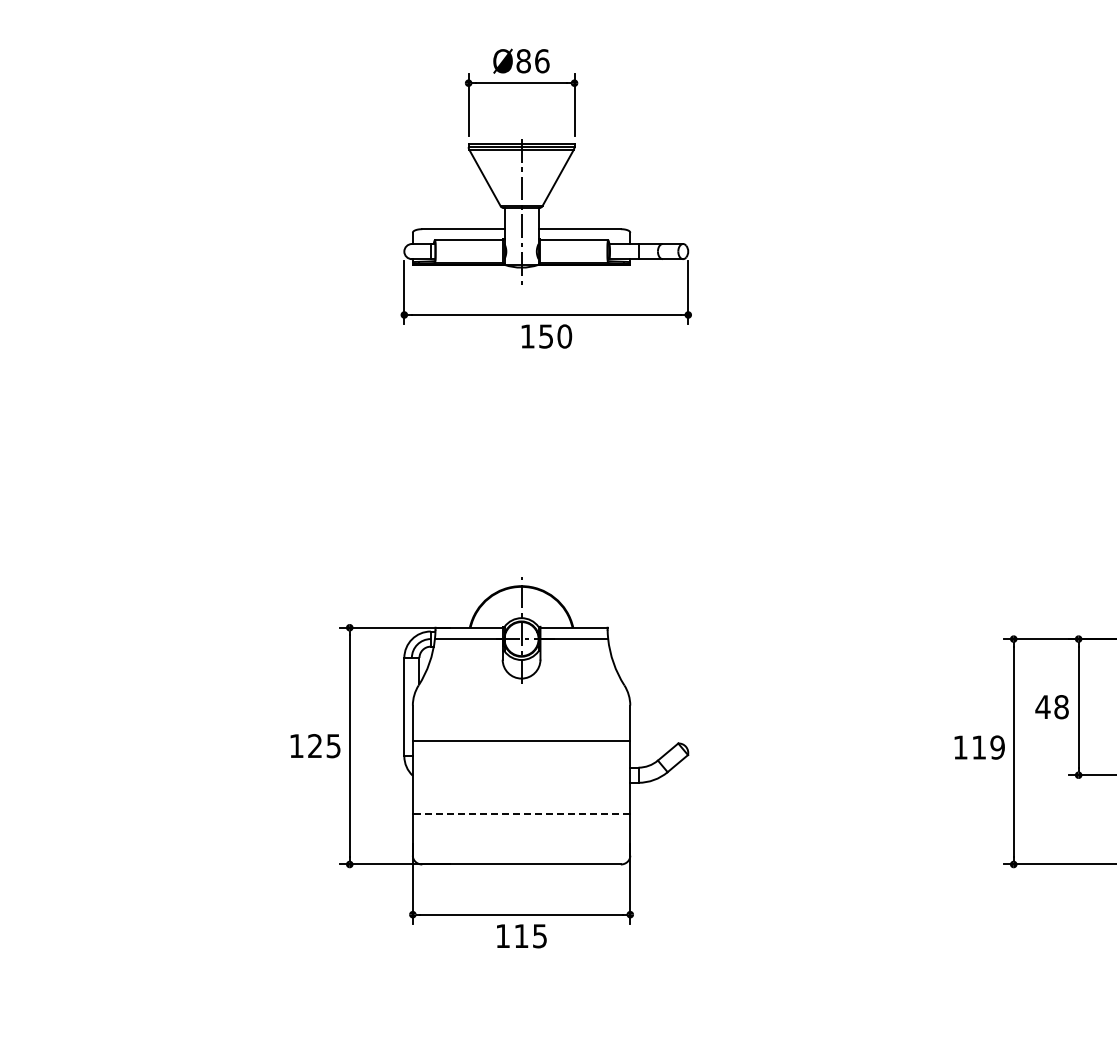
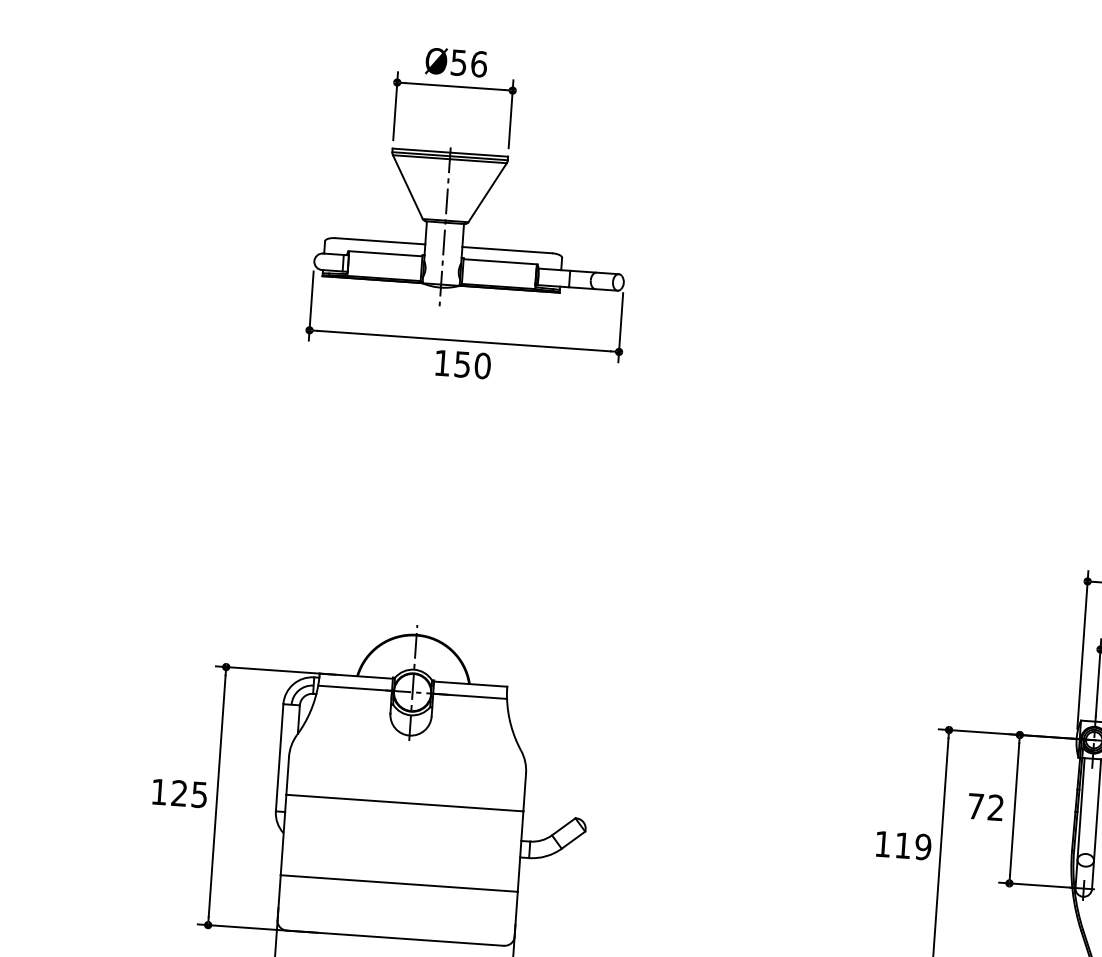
text: (523, 61) -> (458, 63), Ø86 -> Ø56
text: (1051, 707) -> (985, 807), 48 -> 72
line: (521, 814) -> (399, 883), dashed -> solid

